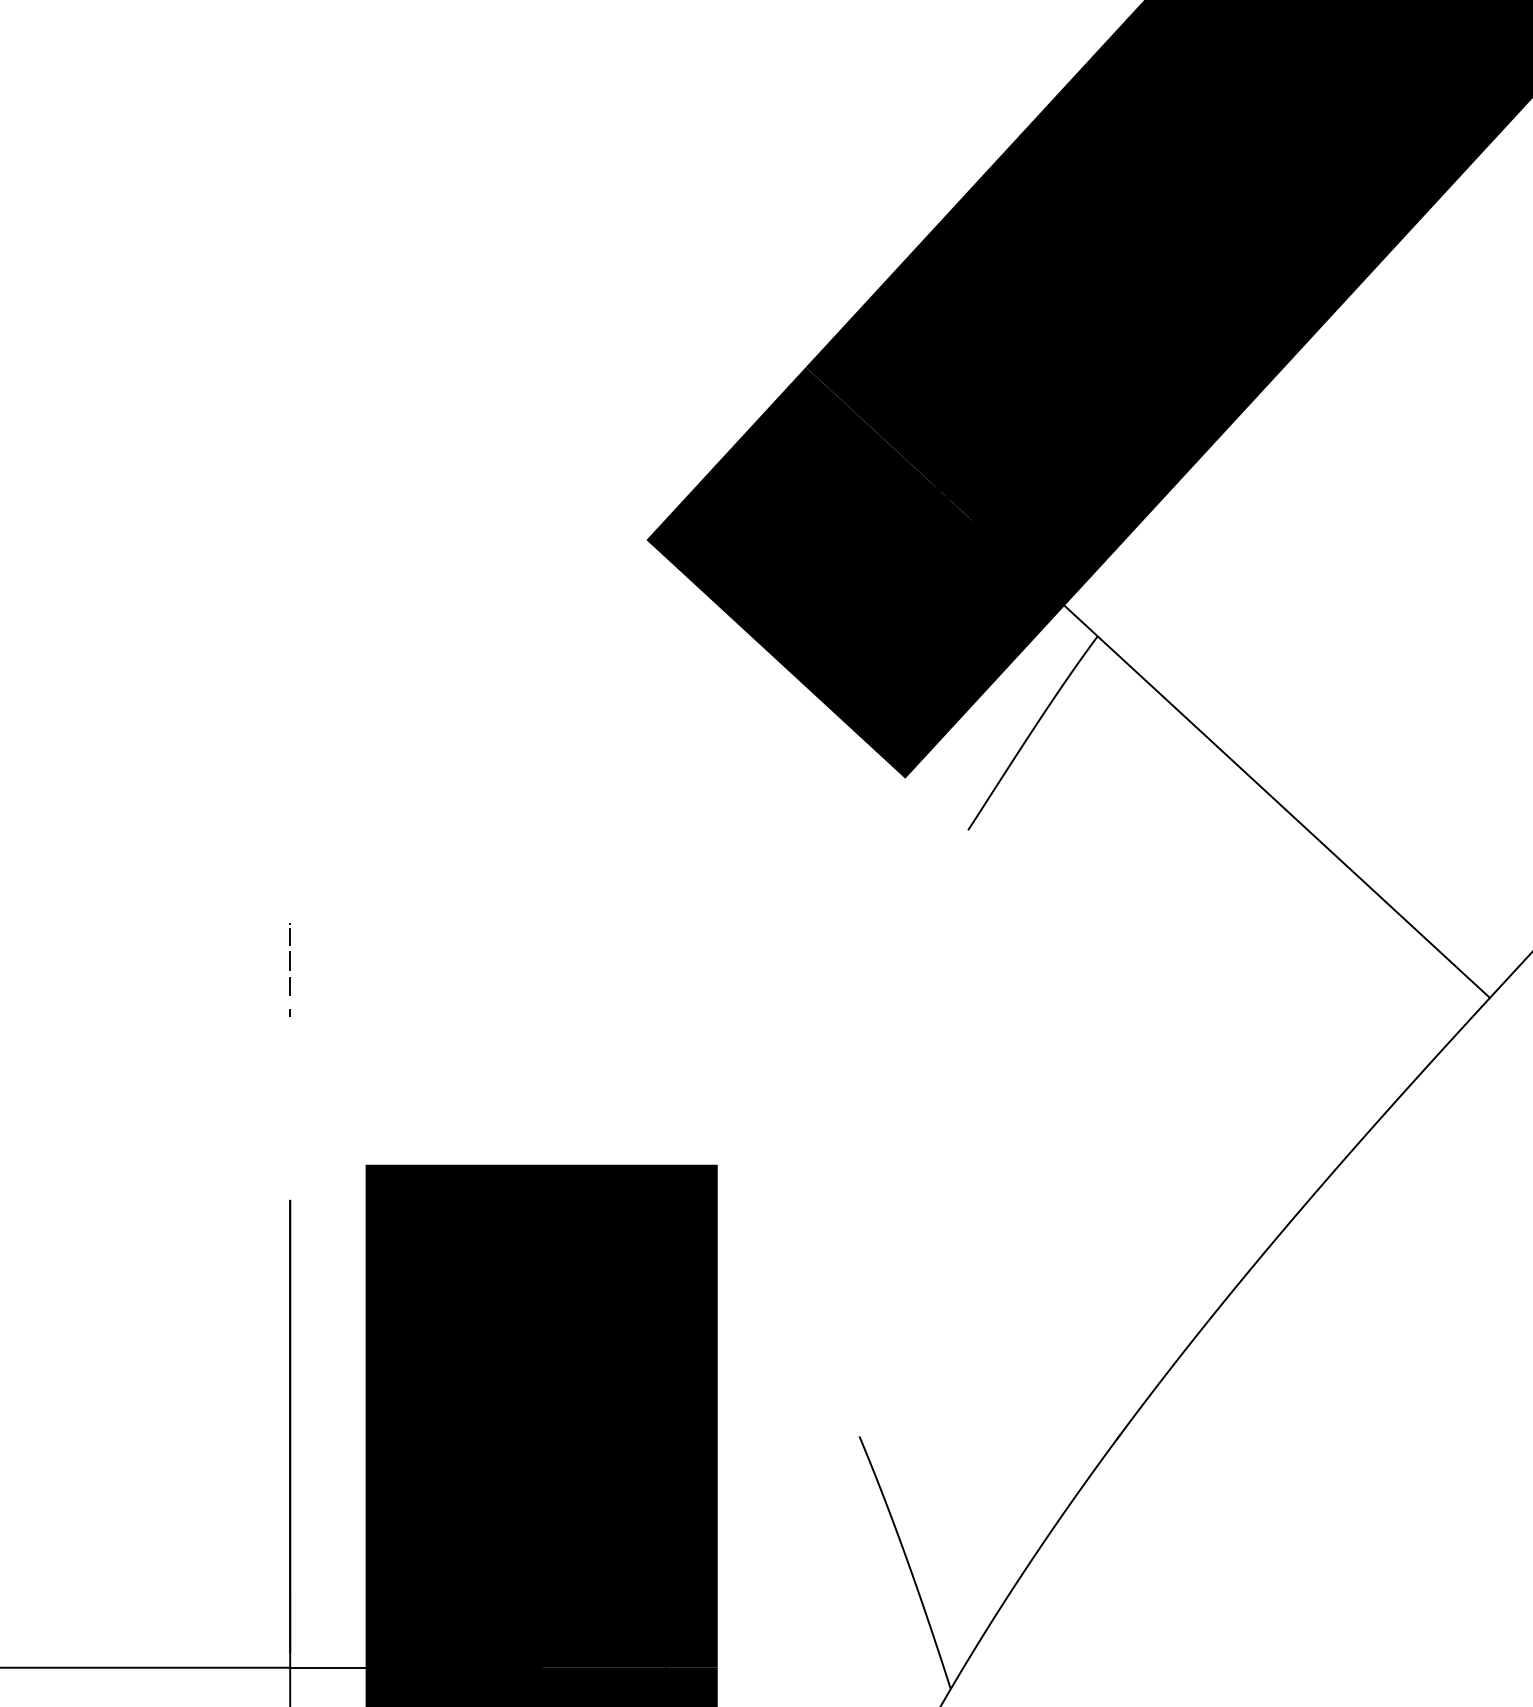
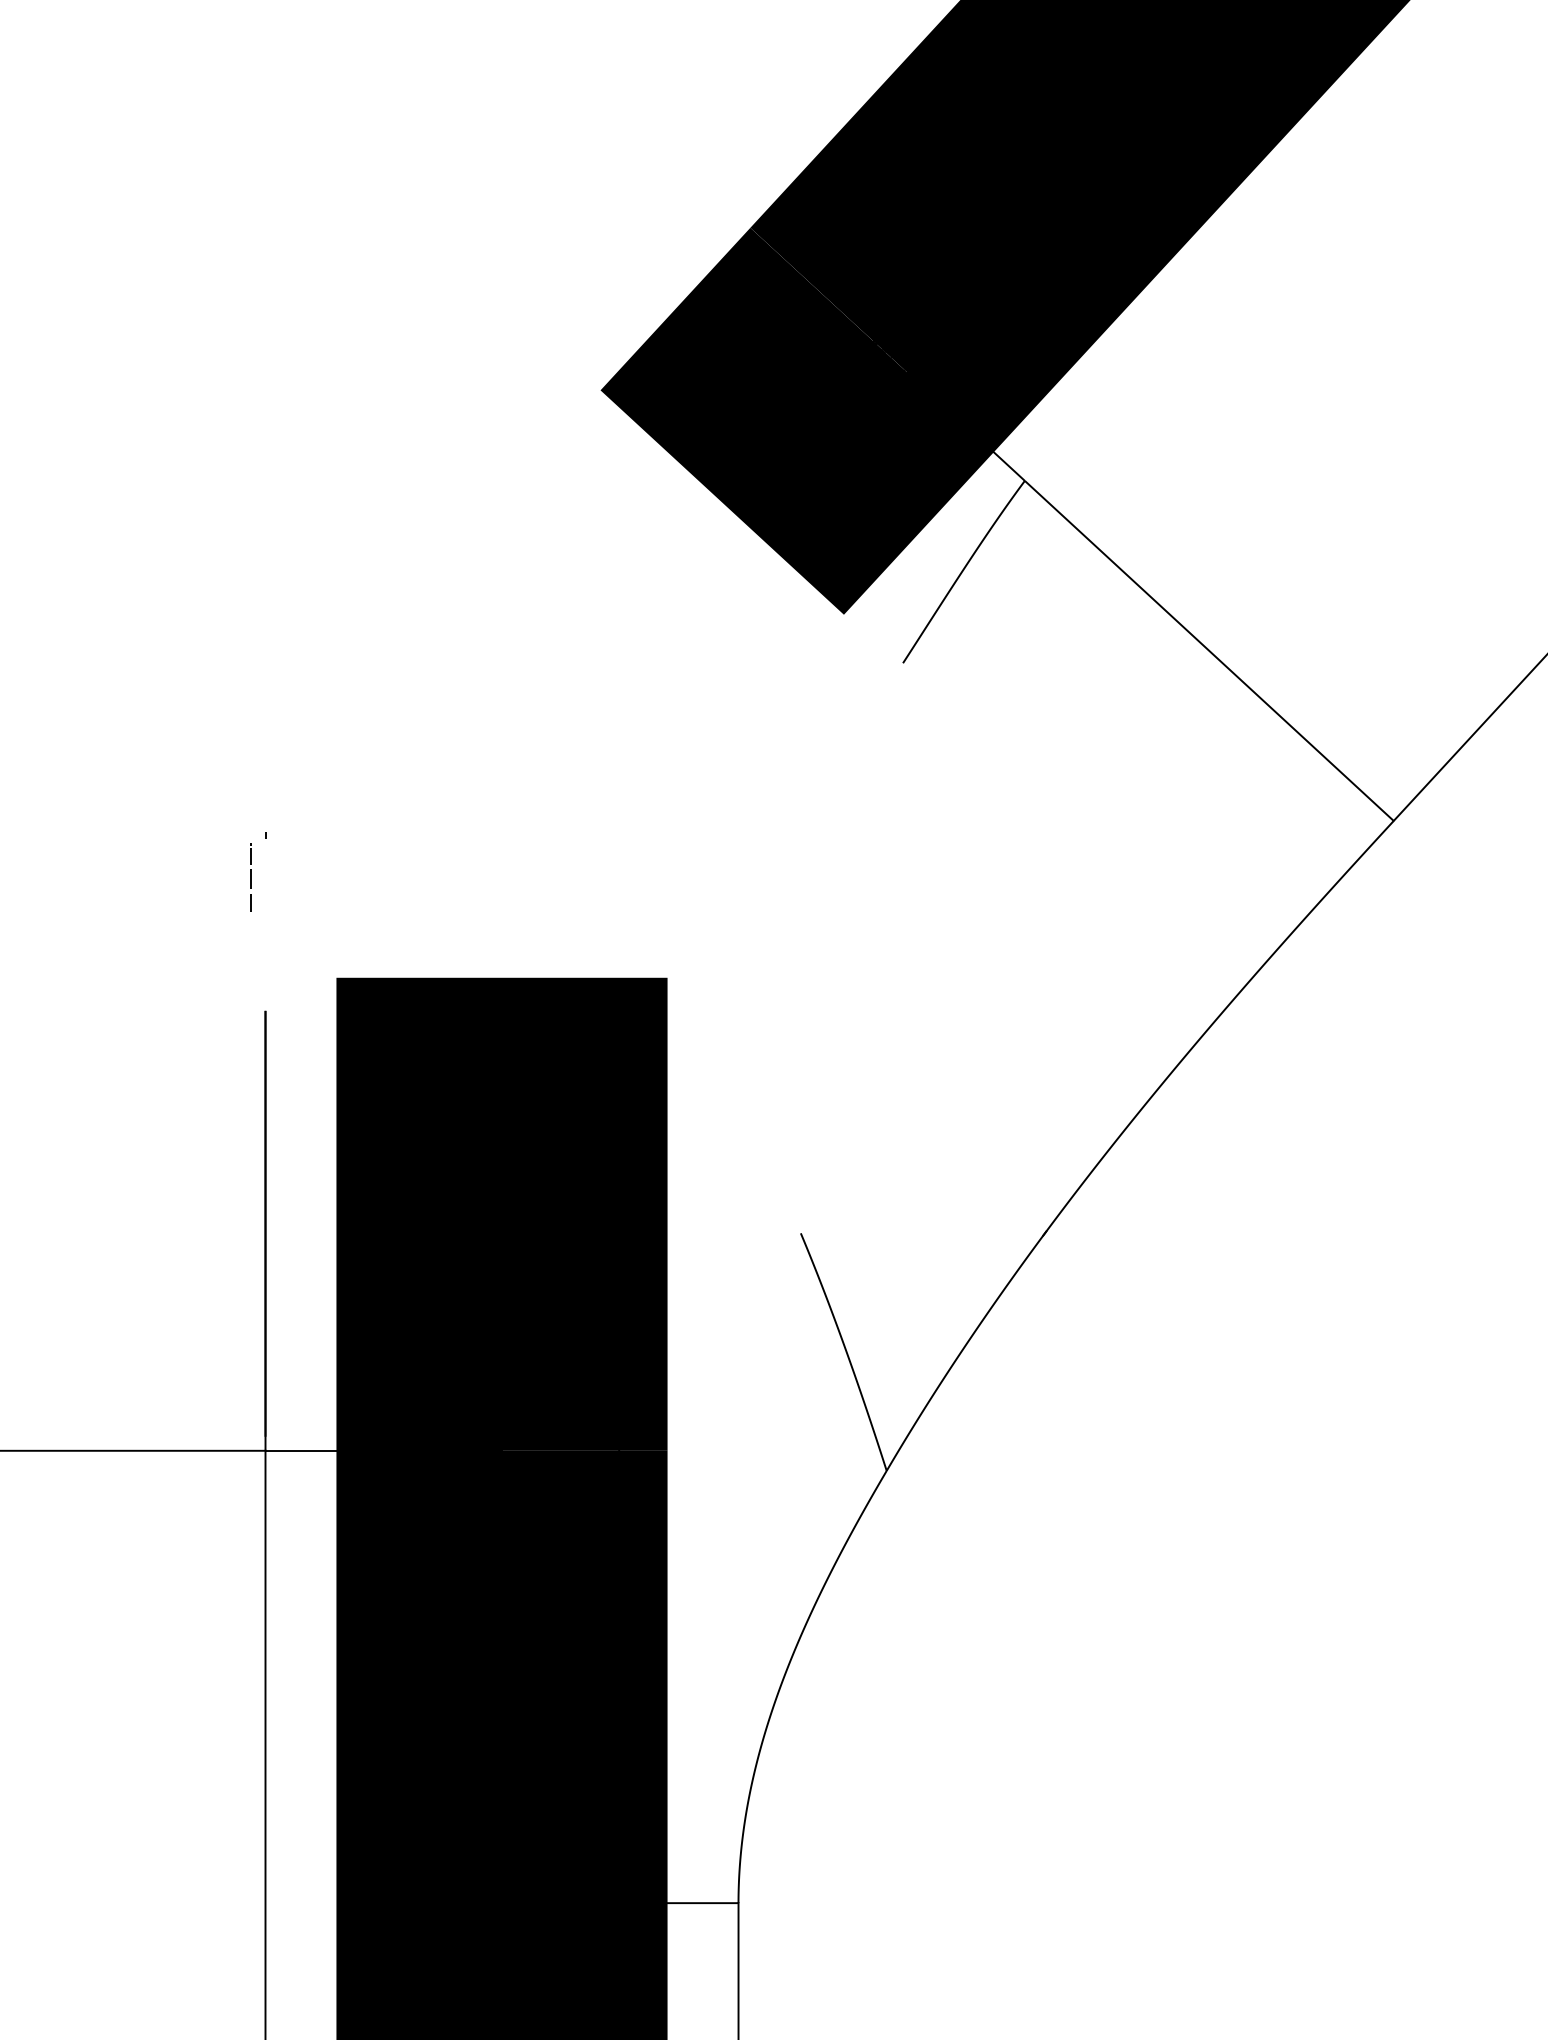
line: (290, 959) -> (250, 877), moved

